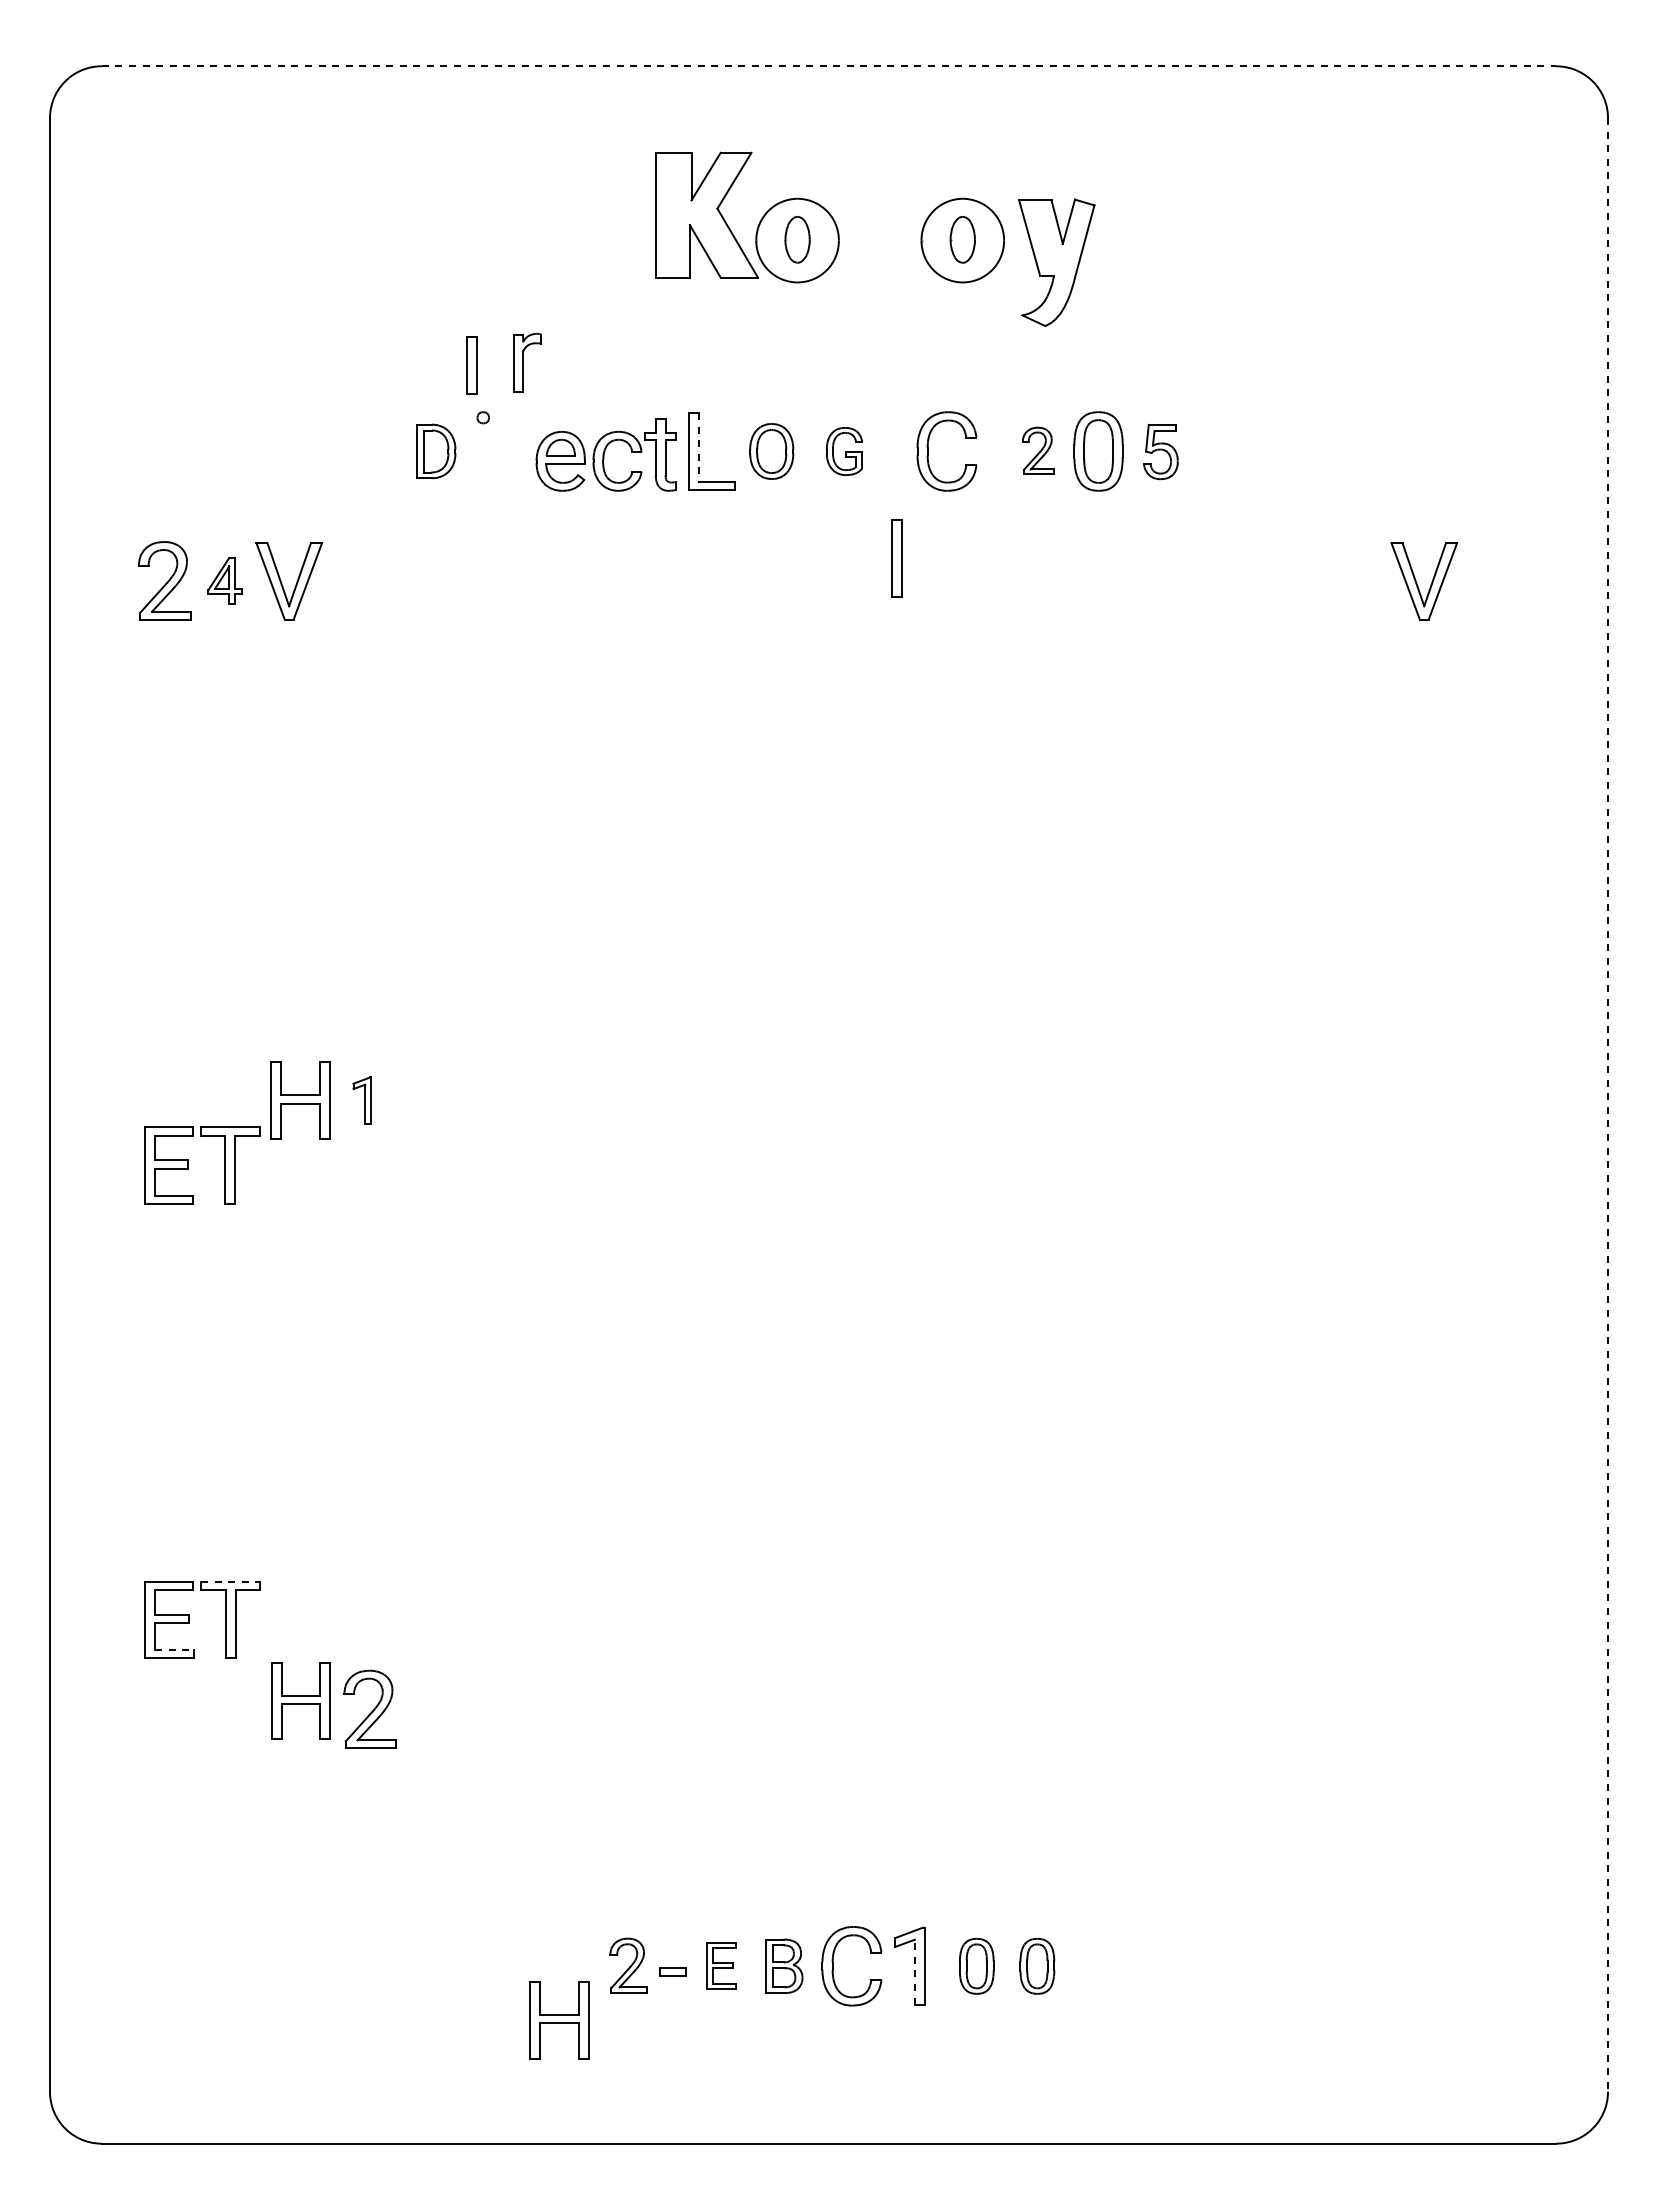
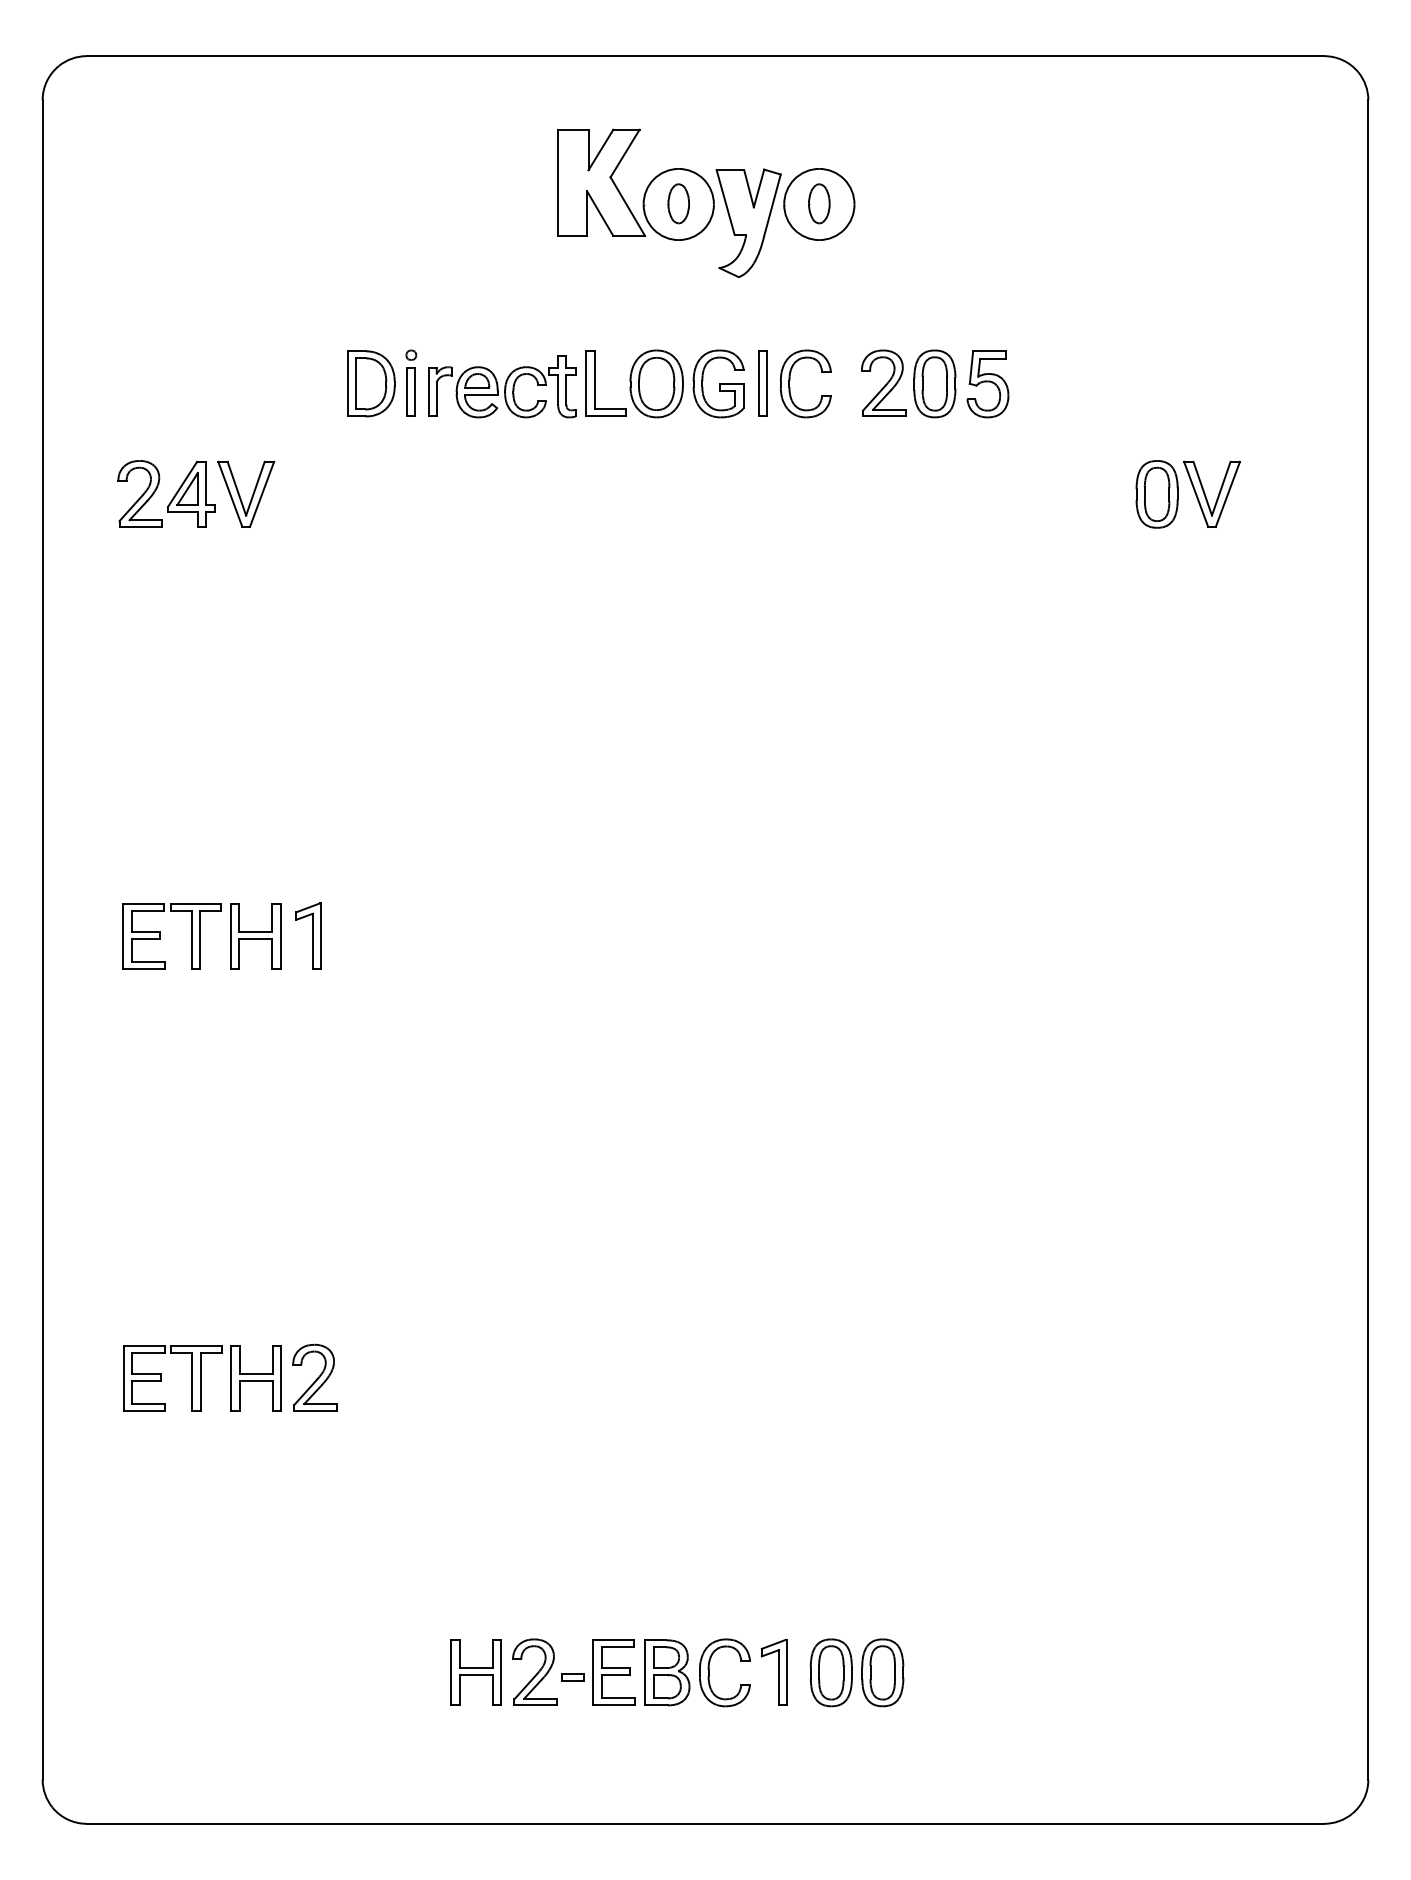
line: (829, 66) -> (705, 56), dashed -> solid
part: (1056, 262) -> (748, 223), moved
part: (527, 362) -> (440, 391), moved
part: (471, 365) -> (410, 392), moved
line: (699, 447) -> (595, 380), dashed -> solid
part: (1037, 450) -> (882, 383), size x1.67
part: (435, 451) -> (370, 383), size x1.43
part: (771, 451) -> (656, 383), size x1.43
part: (844, 451) -> (718, 383), size x1.67
part: (1160, 451) -> (987, 383), size x1.43
part: (896, 558) -> (762, 383), moved
part: (224, 581) -> (191, 494), size x1.67
part: (1359, 581) -> (1156, 494), added
part: (361, 1100) -> (307, 936), size x1.67
line: (1608, 1104) -> (1368, 939), dashed -> solid
part: (188, 1165) -> (160, 936), moved
line: (230, 1581) -> (196, 1345), dashed -> solid
line: (175, 1650) -> (149, 1404), dashed -> solid
part: (300, 1700) -> (255, 1377), moved
part: (369, 1708) -> (314, 1376), moved
part: (627, 1965) -> (534, 1672), size x1.43
part: (721, 1966) -> (614, 1673), size x1.67
part: (784, 1966) -> (667, 1673), size x1.43
part: (976, 1966) -> (831, 1673), size x1.43
part: (1037, 1966) -> (882, 1673), size x1.43
line: (914, 1971) -> (778, 1677), dashed -> solid
part: (559, 2020) -> (476, 1673), moved

